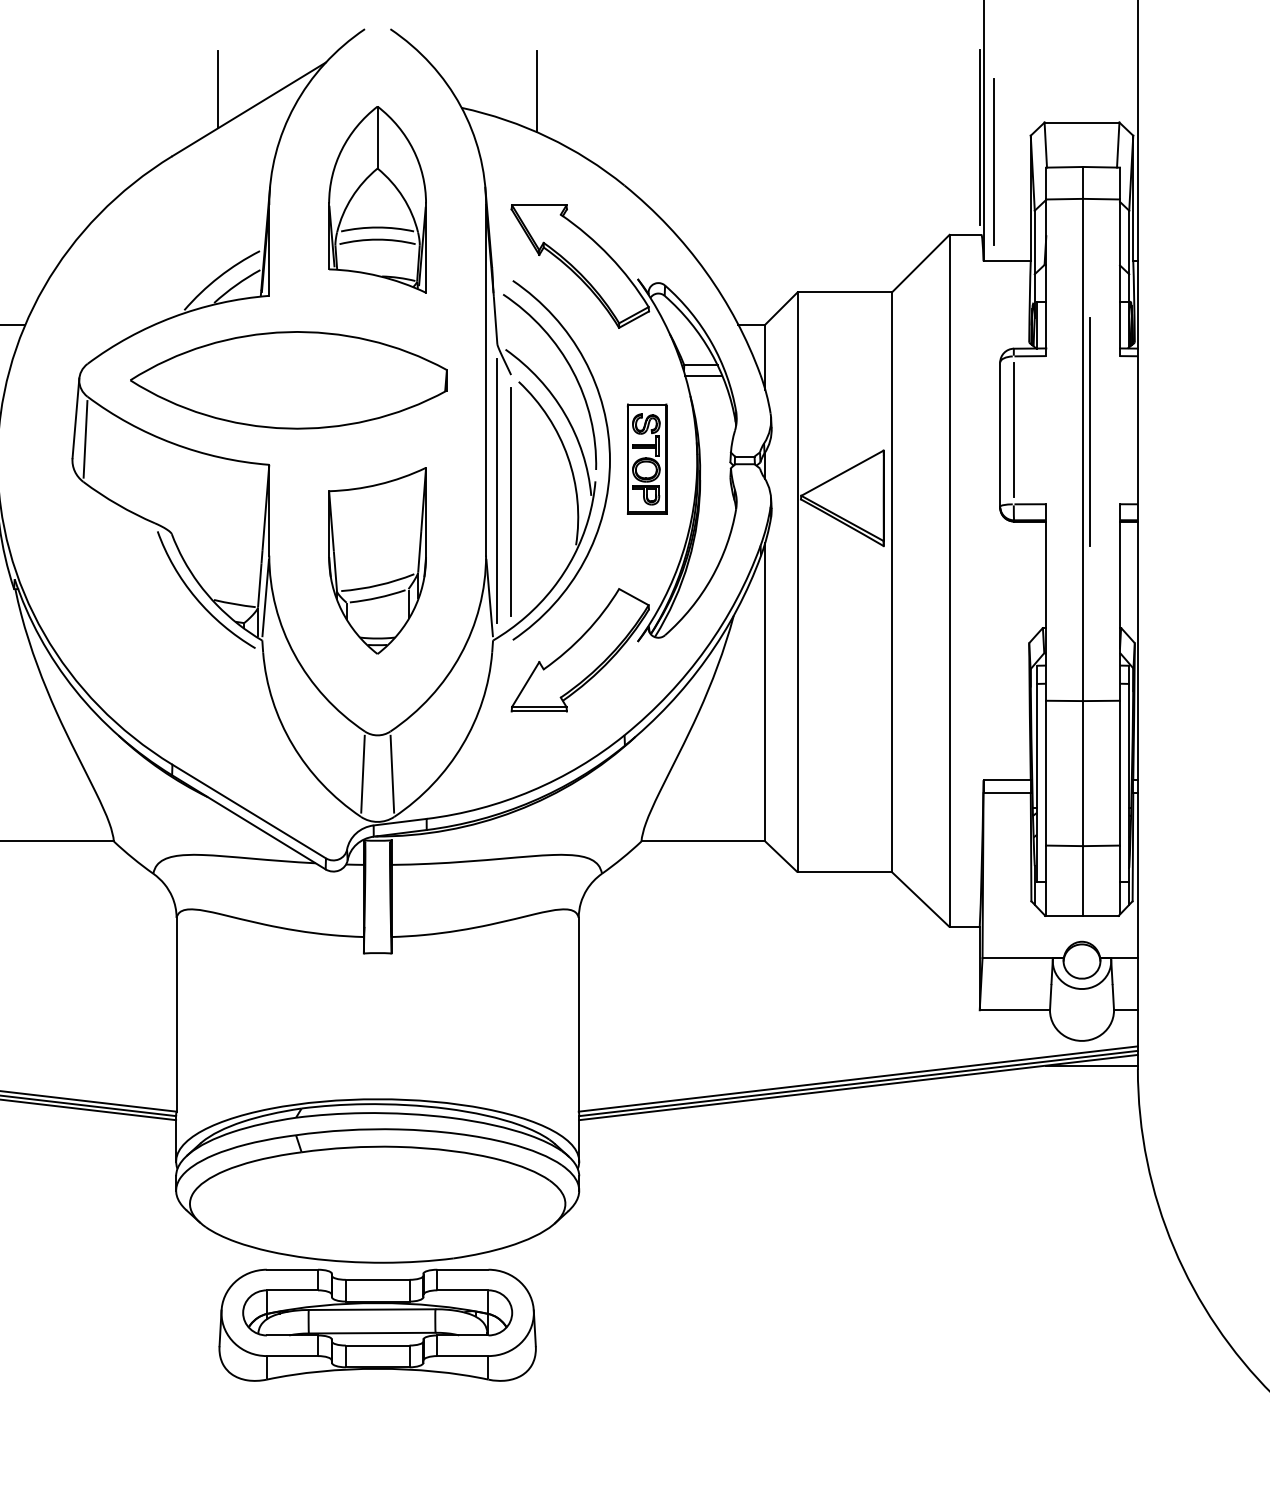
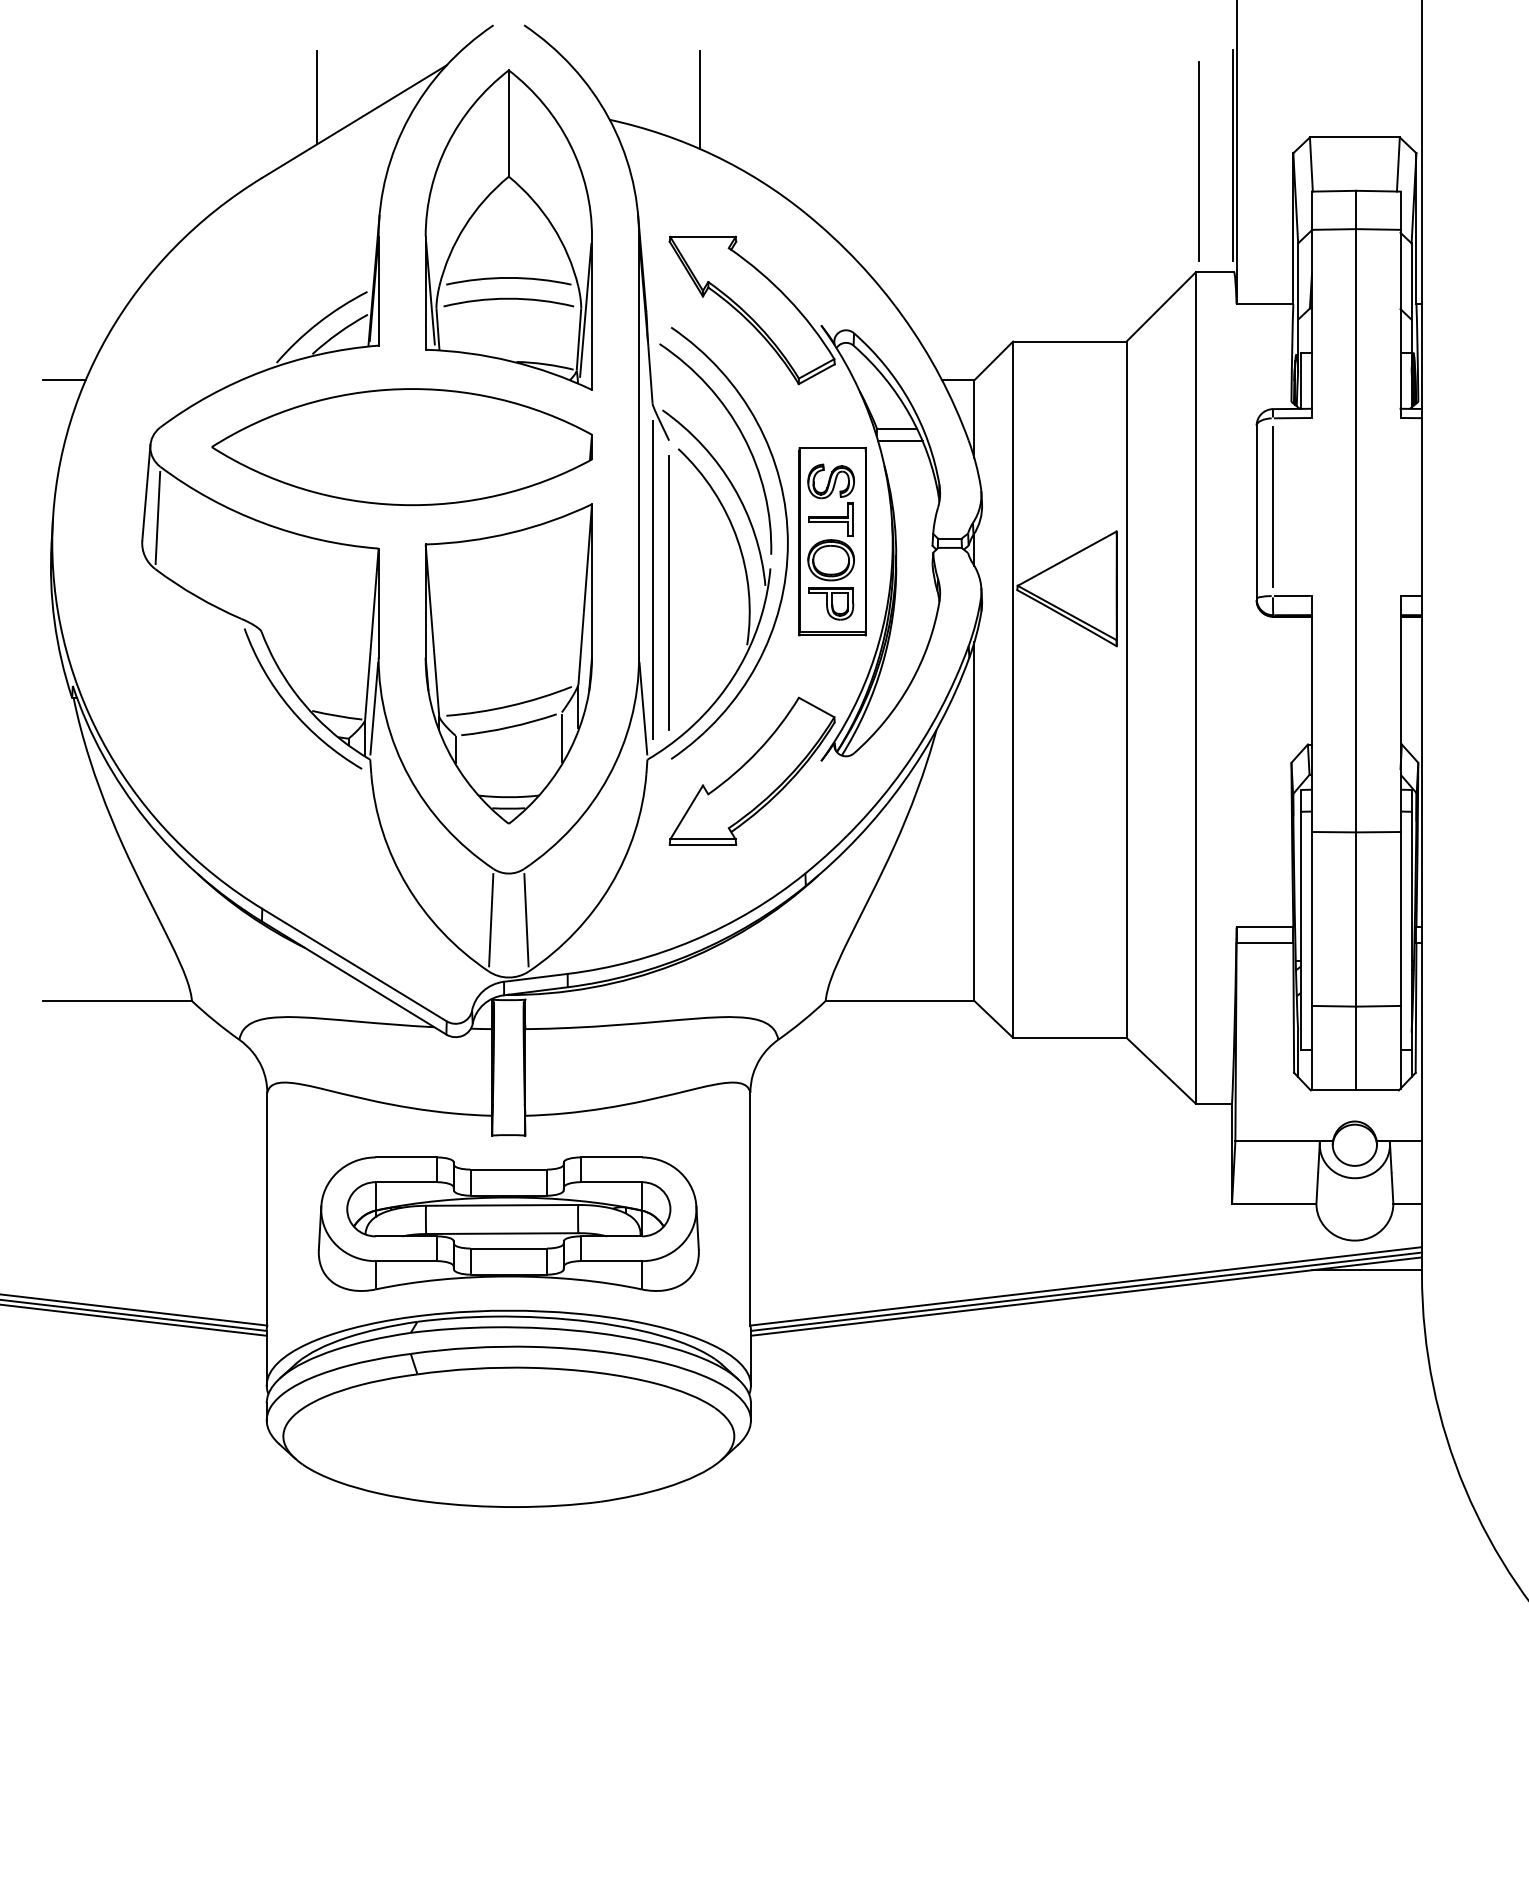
line: (993, 161) -> (1198, 161), moved
part: (377, 199) -> (508, 229), size x1.43
line: (1089, 431) -> (1363, 508), removed
part: (647, 458) -> (832, 541), size x1.43
part: (377, 560) -> (508, 663), size x1.43
part: (377, 1324) -> (508, 1223), moved

